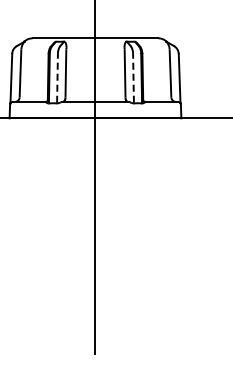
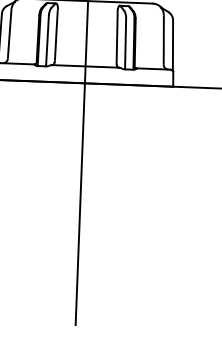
line: (57, 77) -> (47, 39), dashed -> solid
line: (133, 77) -> (125, 42), dashed -> solid

